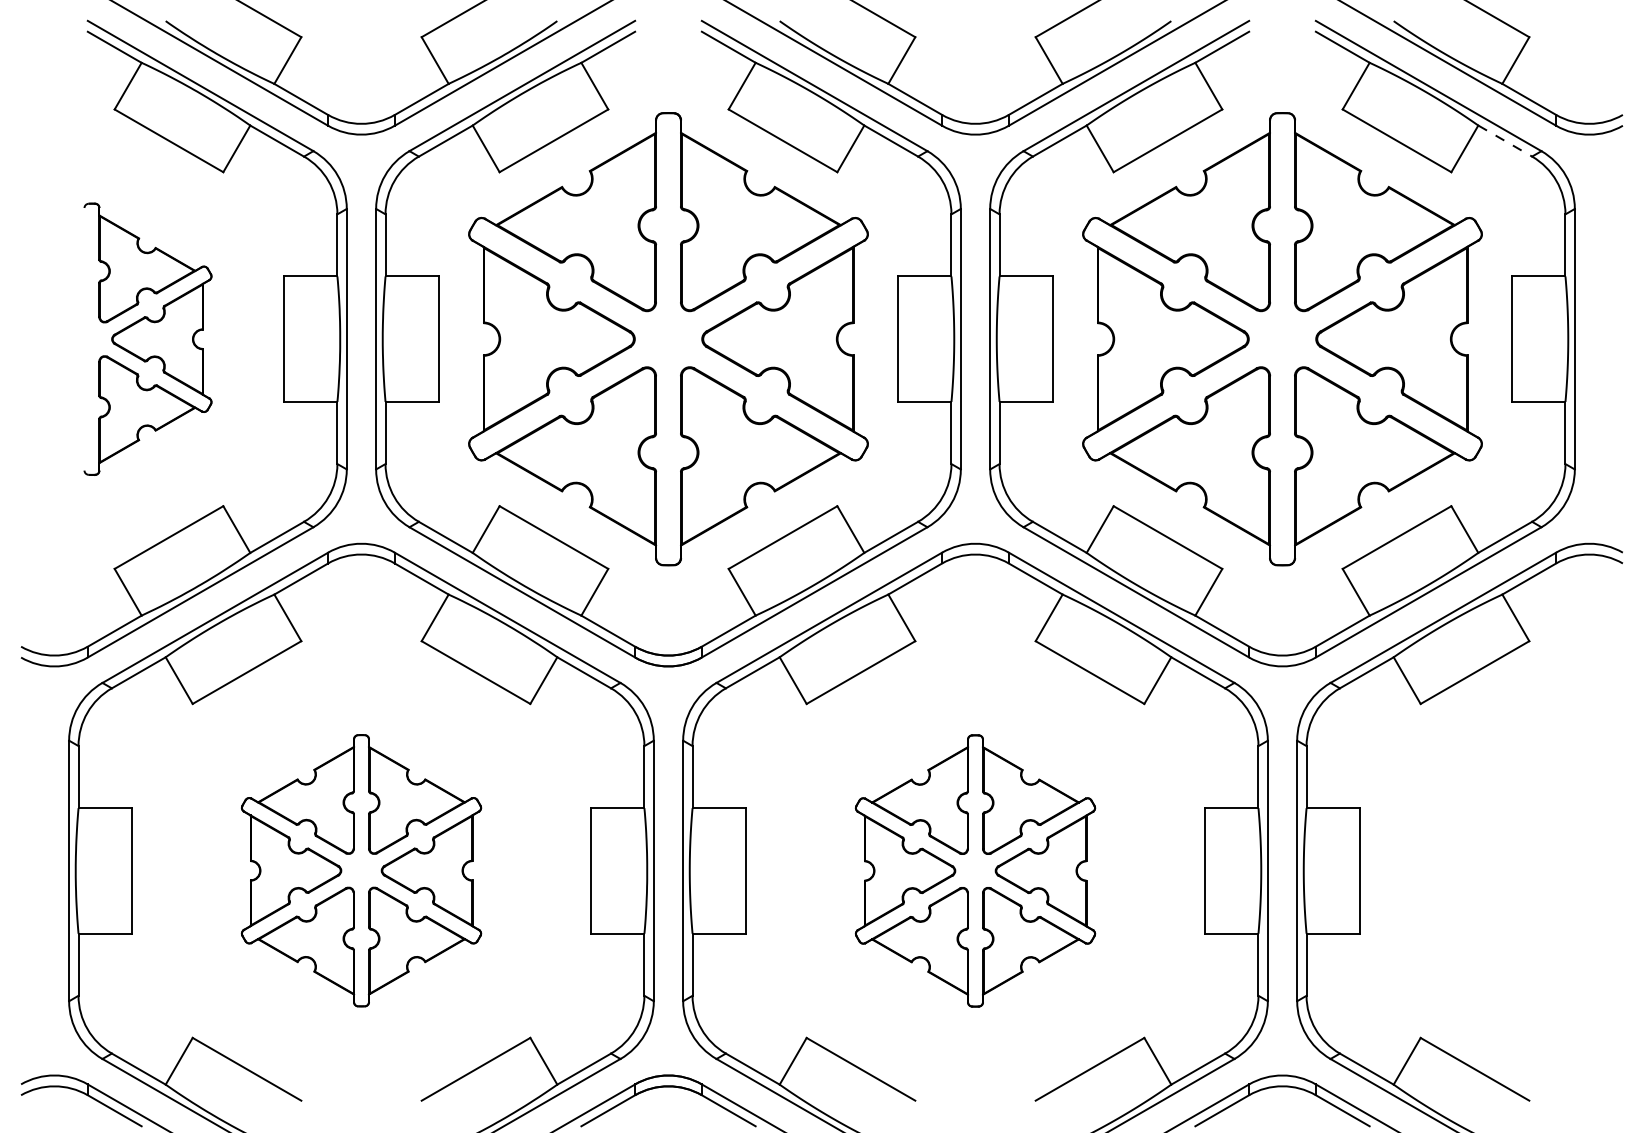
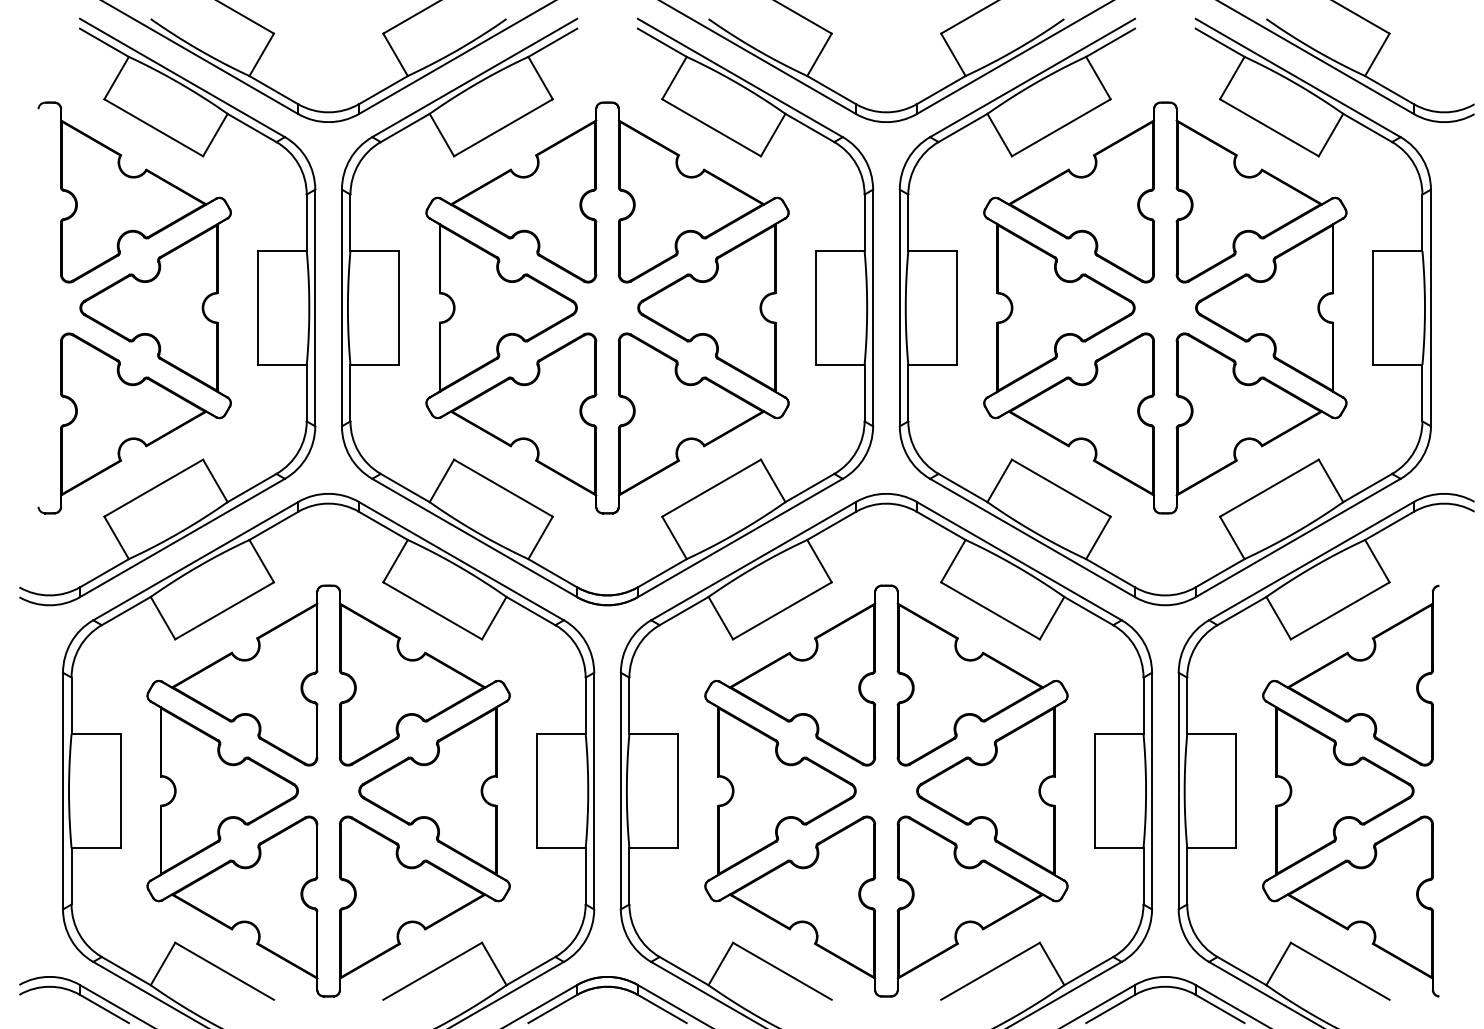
line: (1505, 141) -> (1367, 128), dashed -> solid
part: (147, 339) -> (134, 308), size x1.67
part: (361, 870) -> (328, 790), size x1.67
part: (975, 870) -> (886, 790), size x1.67
part: (1486, 870) -> (1350, 790), added

